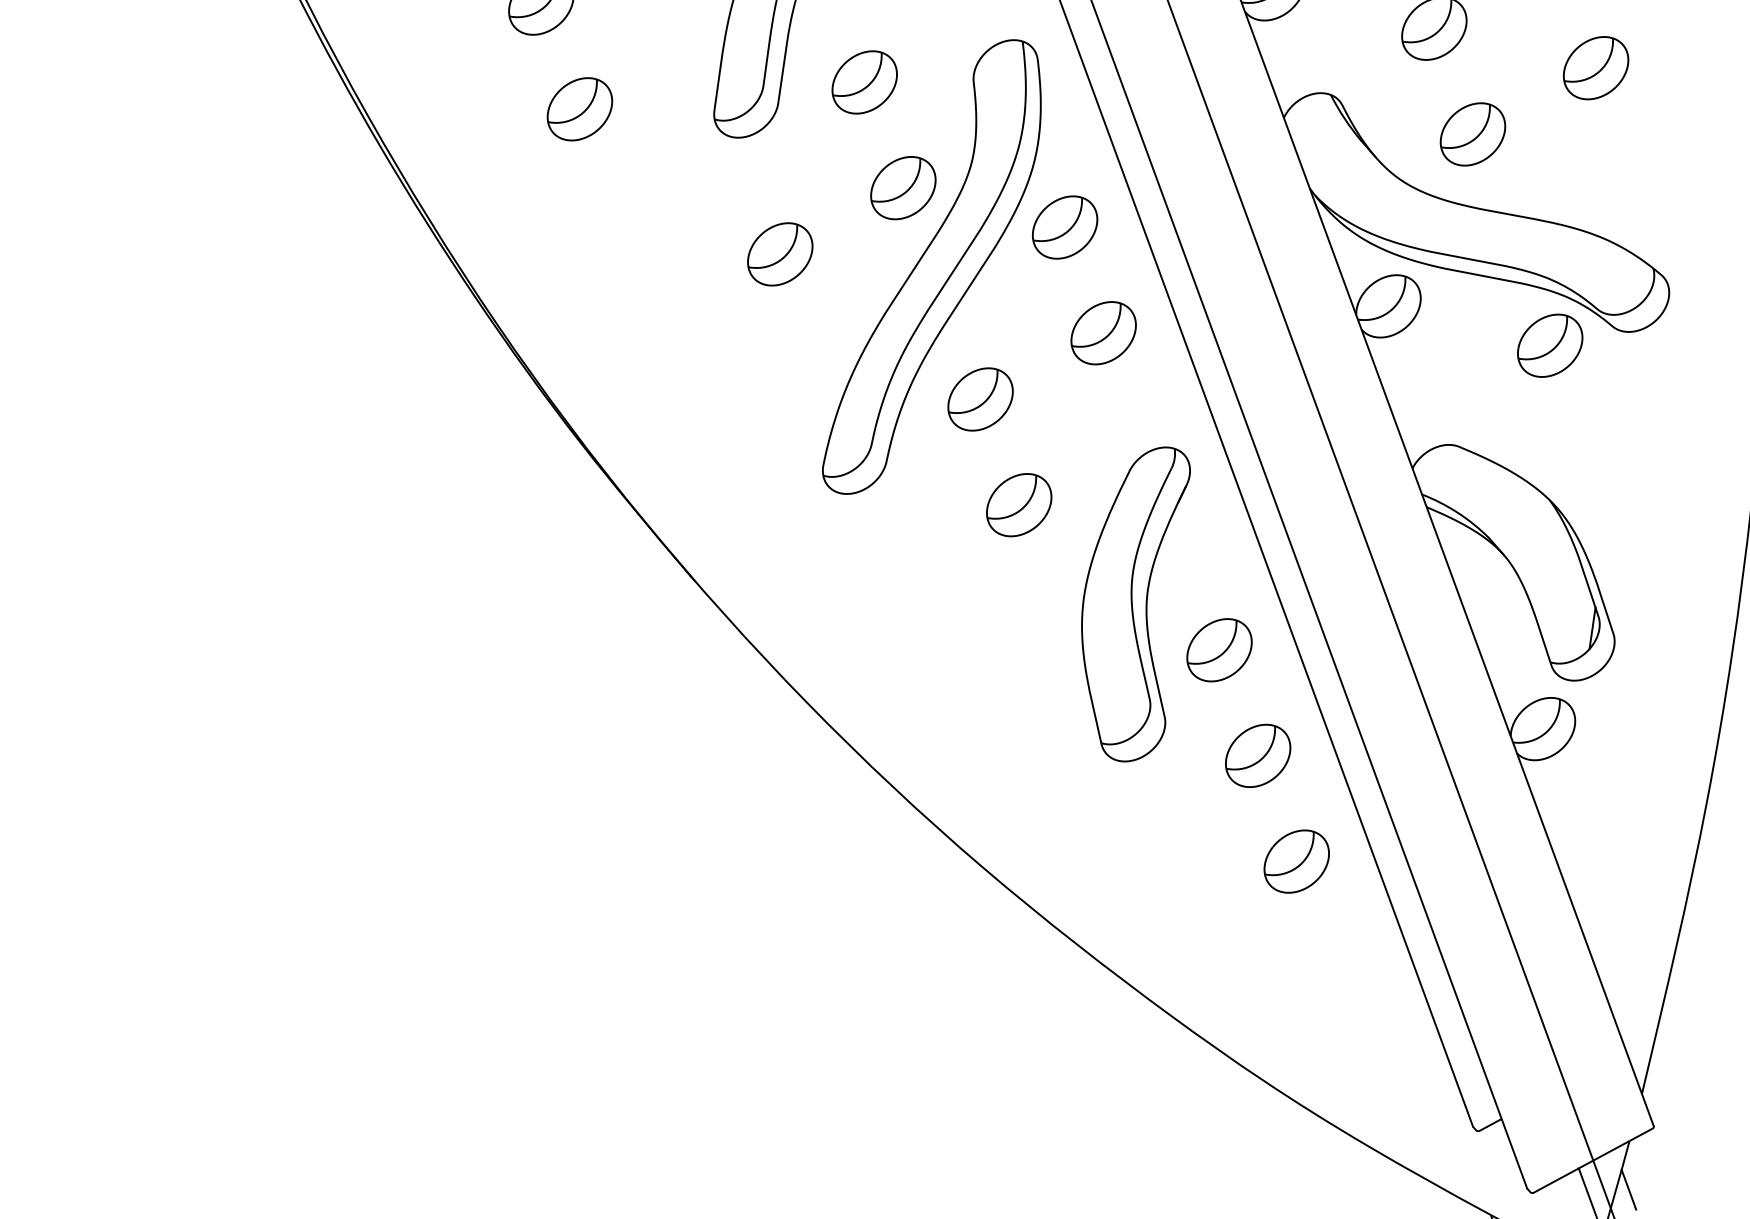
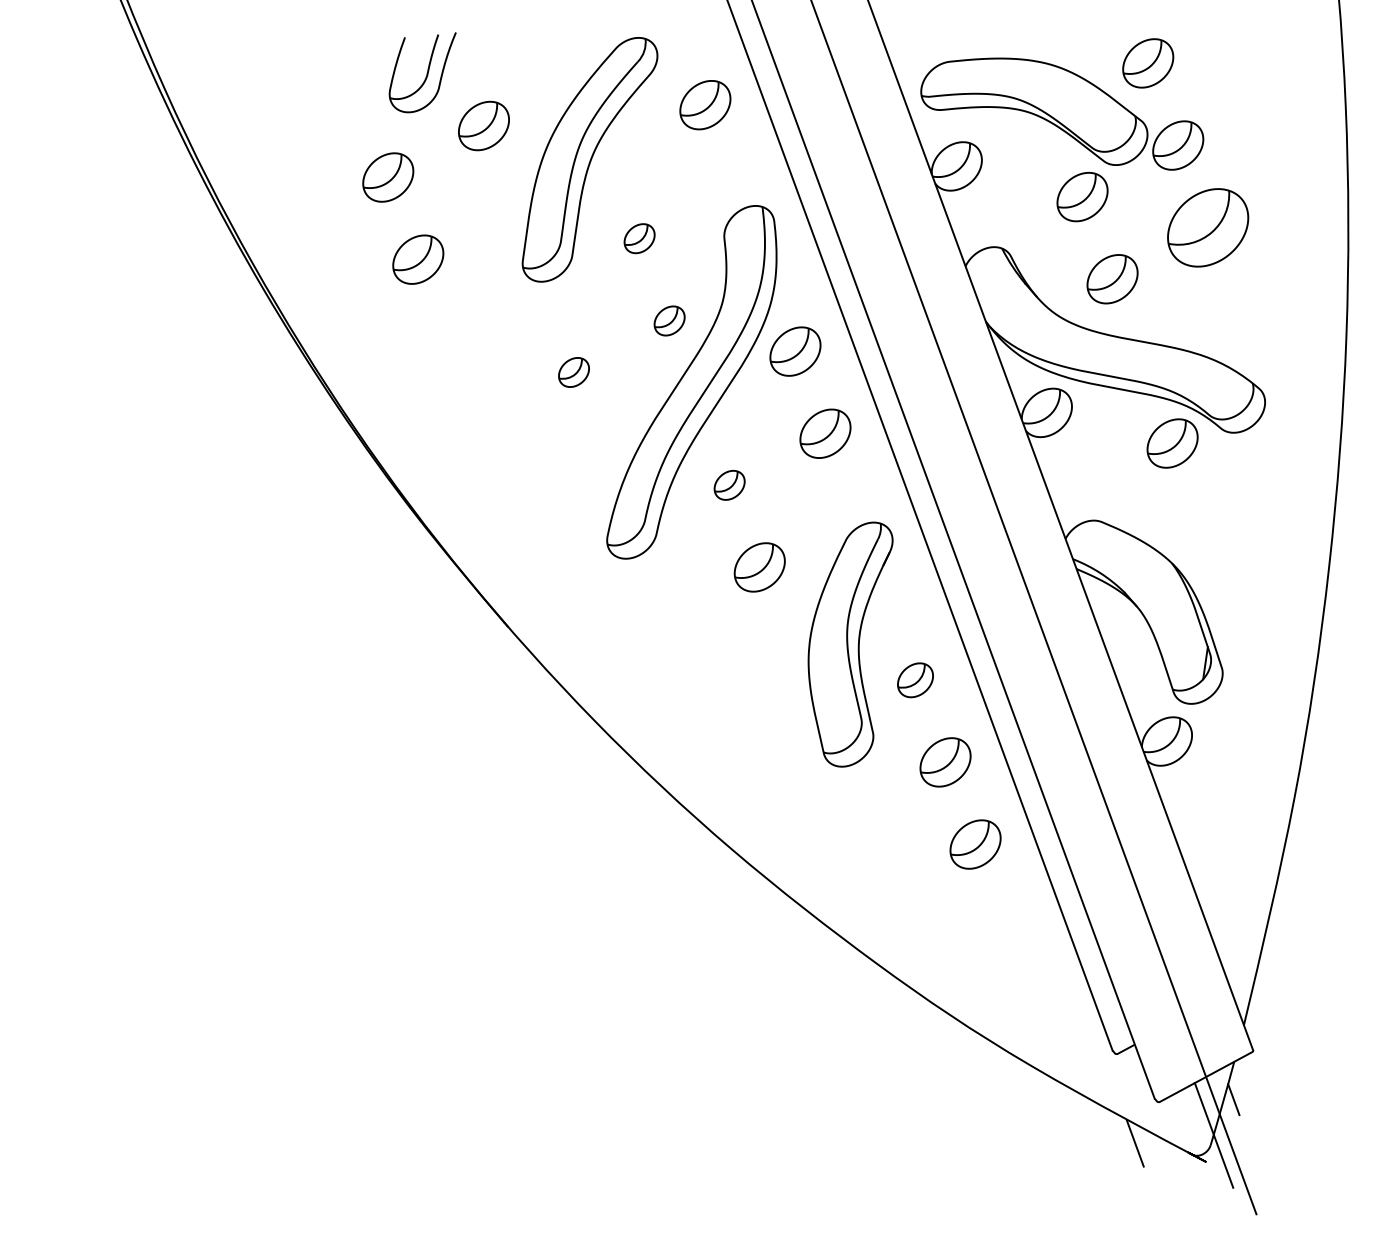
part: (1596, 67) -> (1208, 227), size x1.6
part: (864, 82) -> (639, 238), size x0.6
part: (903, 187) -> (669, 320), size x0.6
part: (779, 254) -> (573, 372), size x0.6
part: (980, 399) -> (729, 485), size x0.6
part: (1219, 650) -> (915, 680), size x0.7

